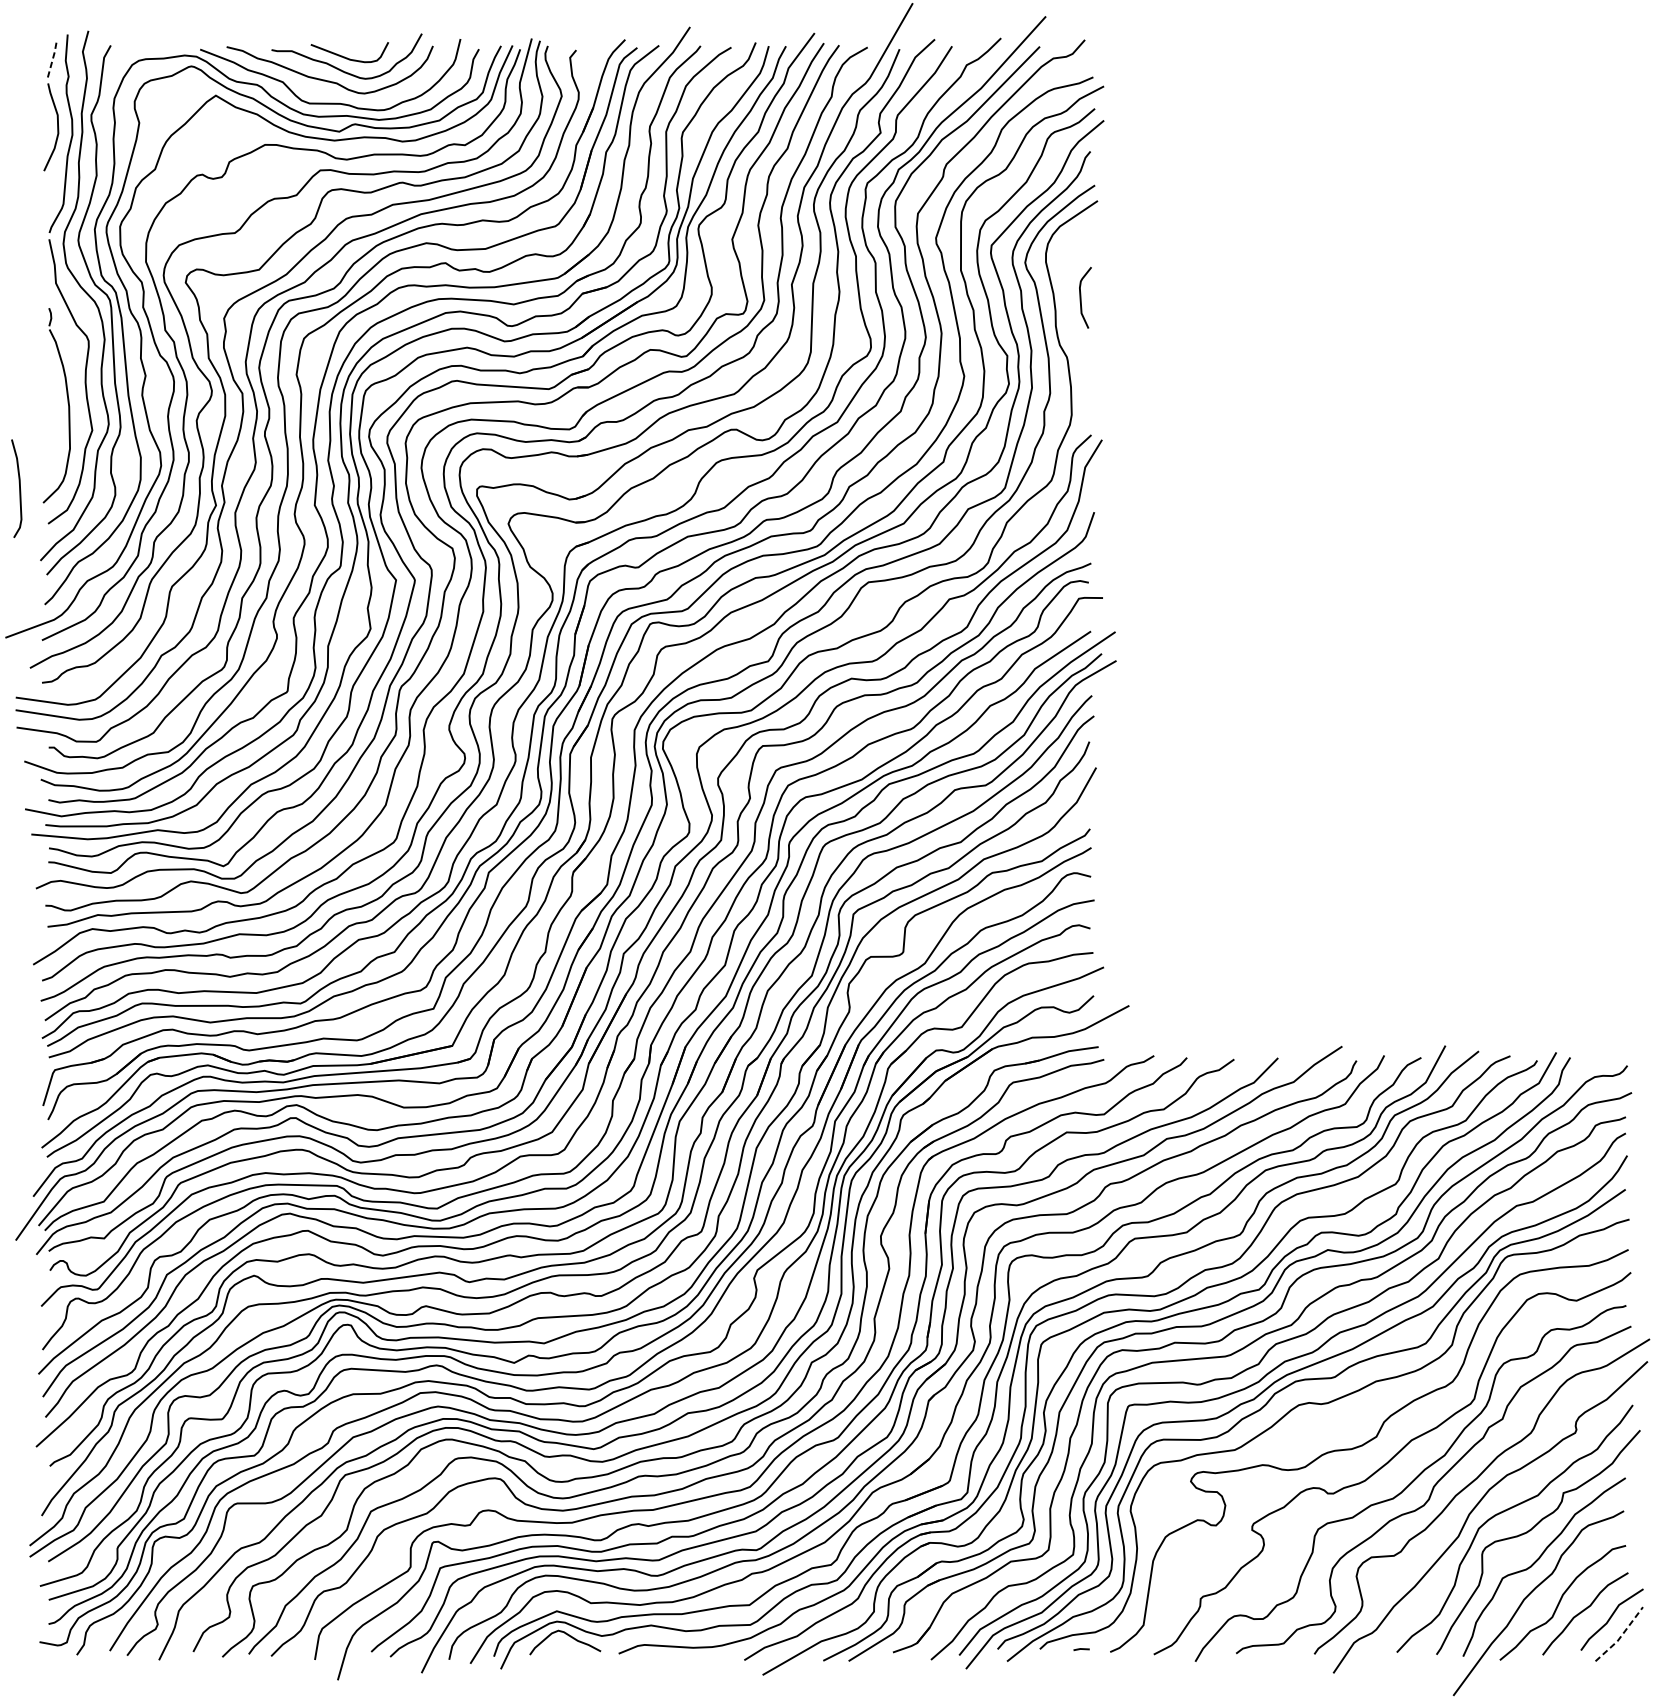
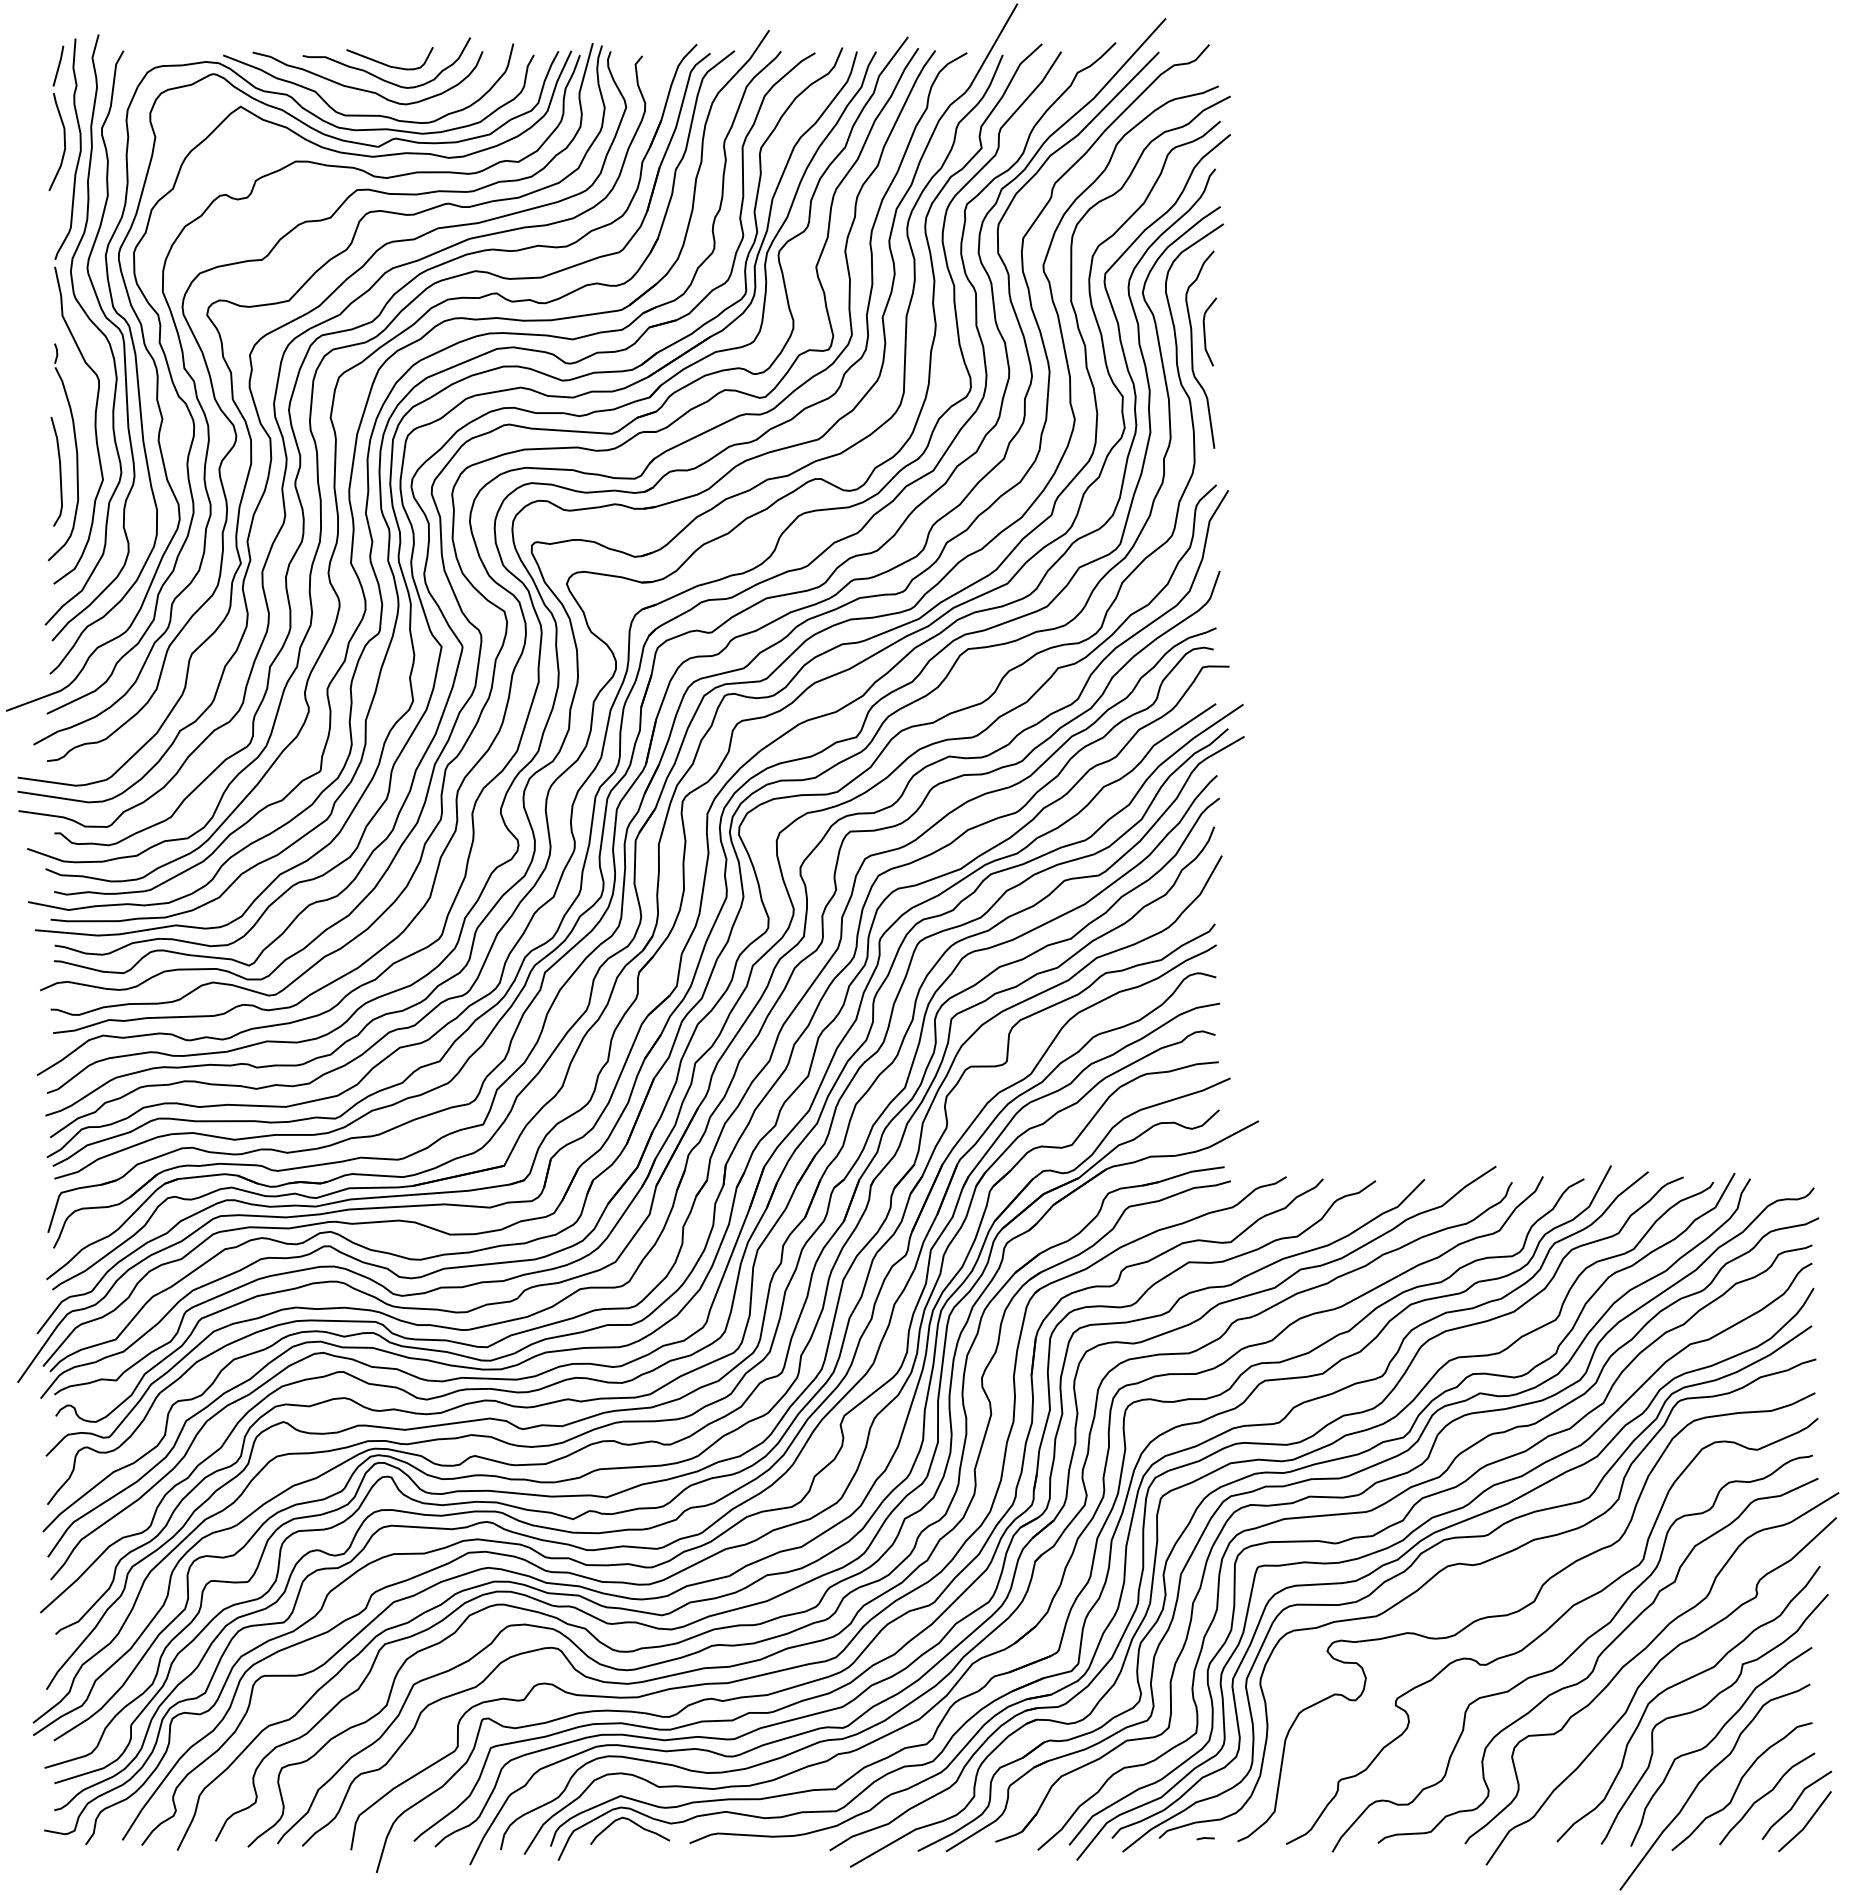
line: (53, 58) -> (59, 65), dashed -> solid
curve: (1069, 313) -> (1192, 349), added
curve: (19, 488) -> (59, 471), moved
line: (1621, 1635) -> (1807, 1823), dashed -> solid

